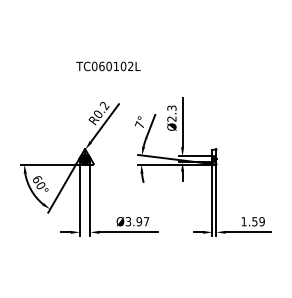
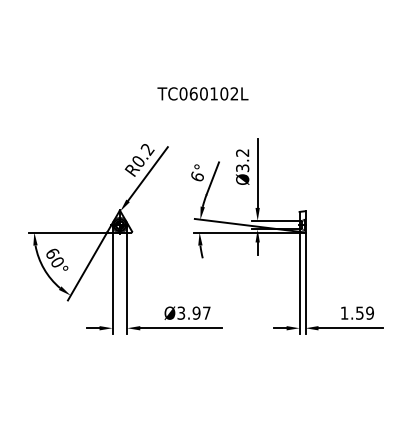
text: (108, 66) -> (202, 93), moved
text: (171, 113) -> (242, 160), Ø2.3 -> Ø3.2
text: (139, 124) -> (196, 176), 7° -> 6°

